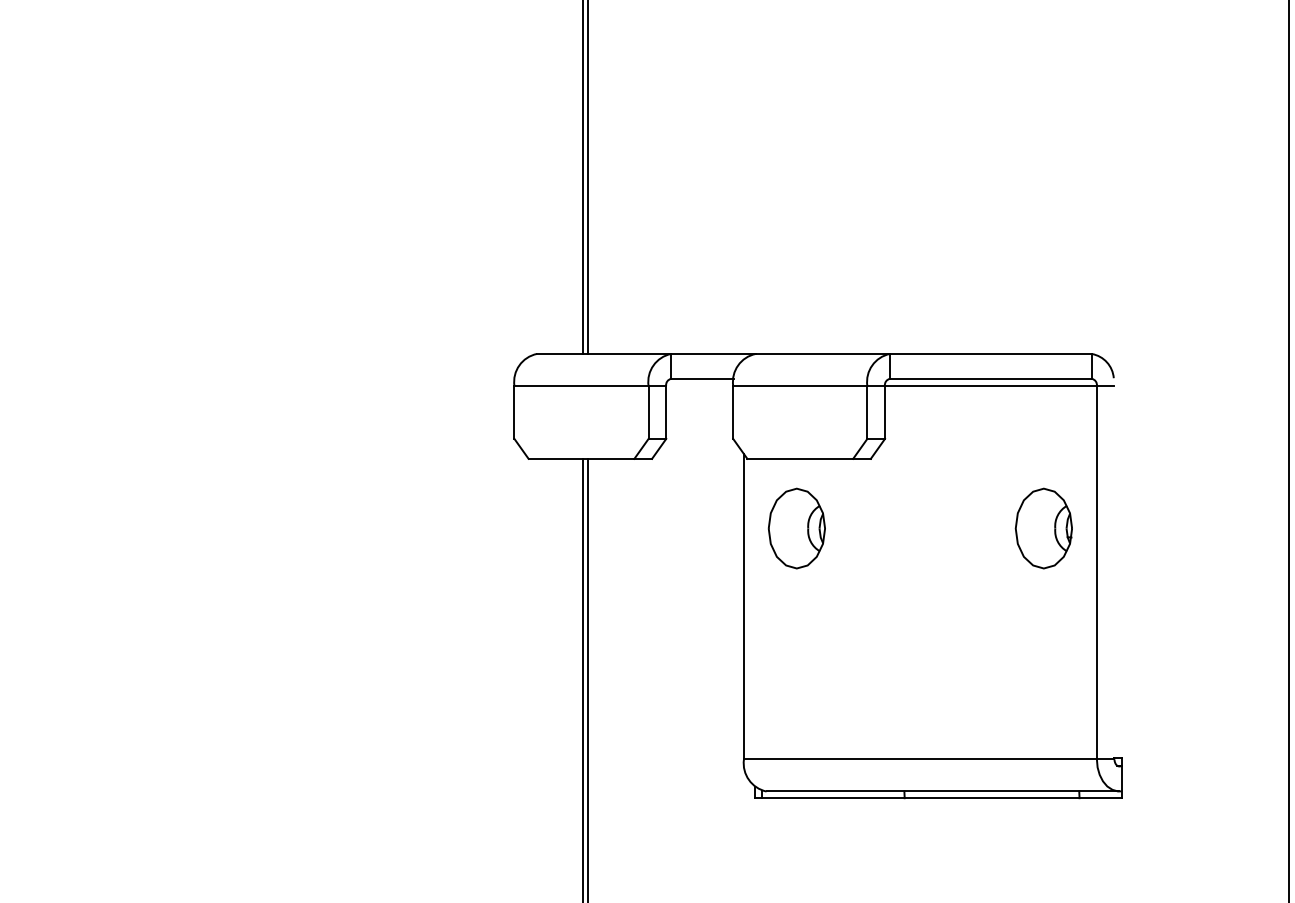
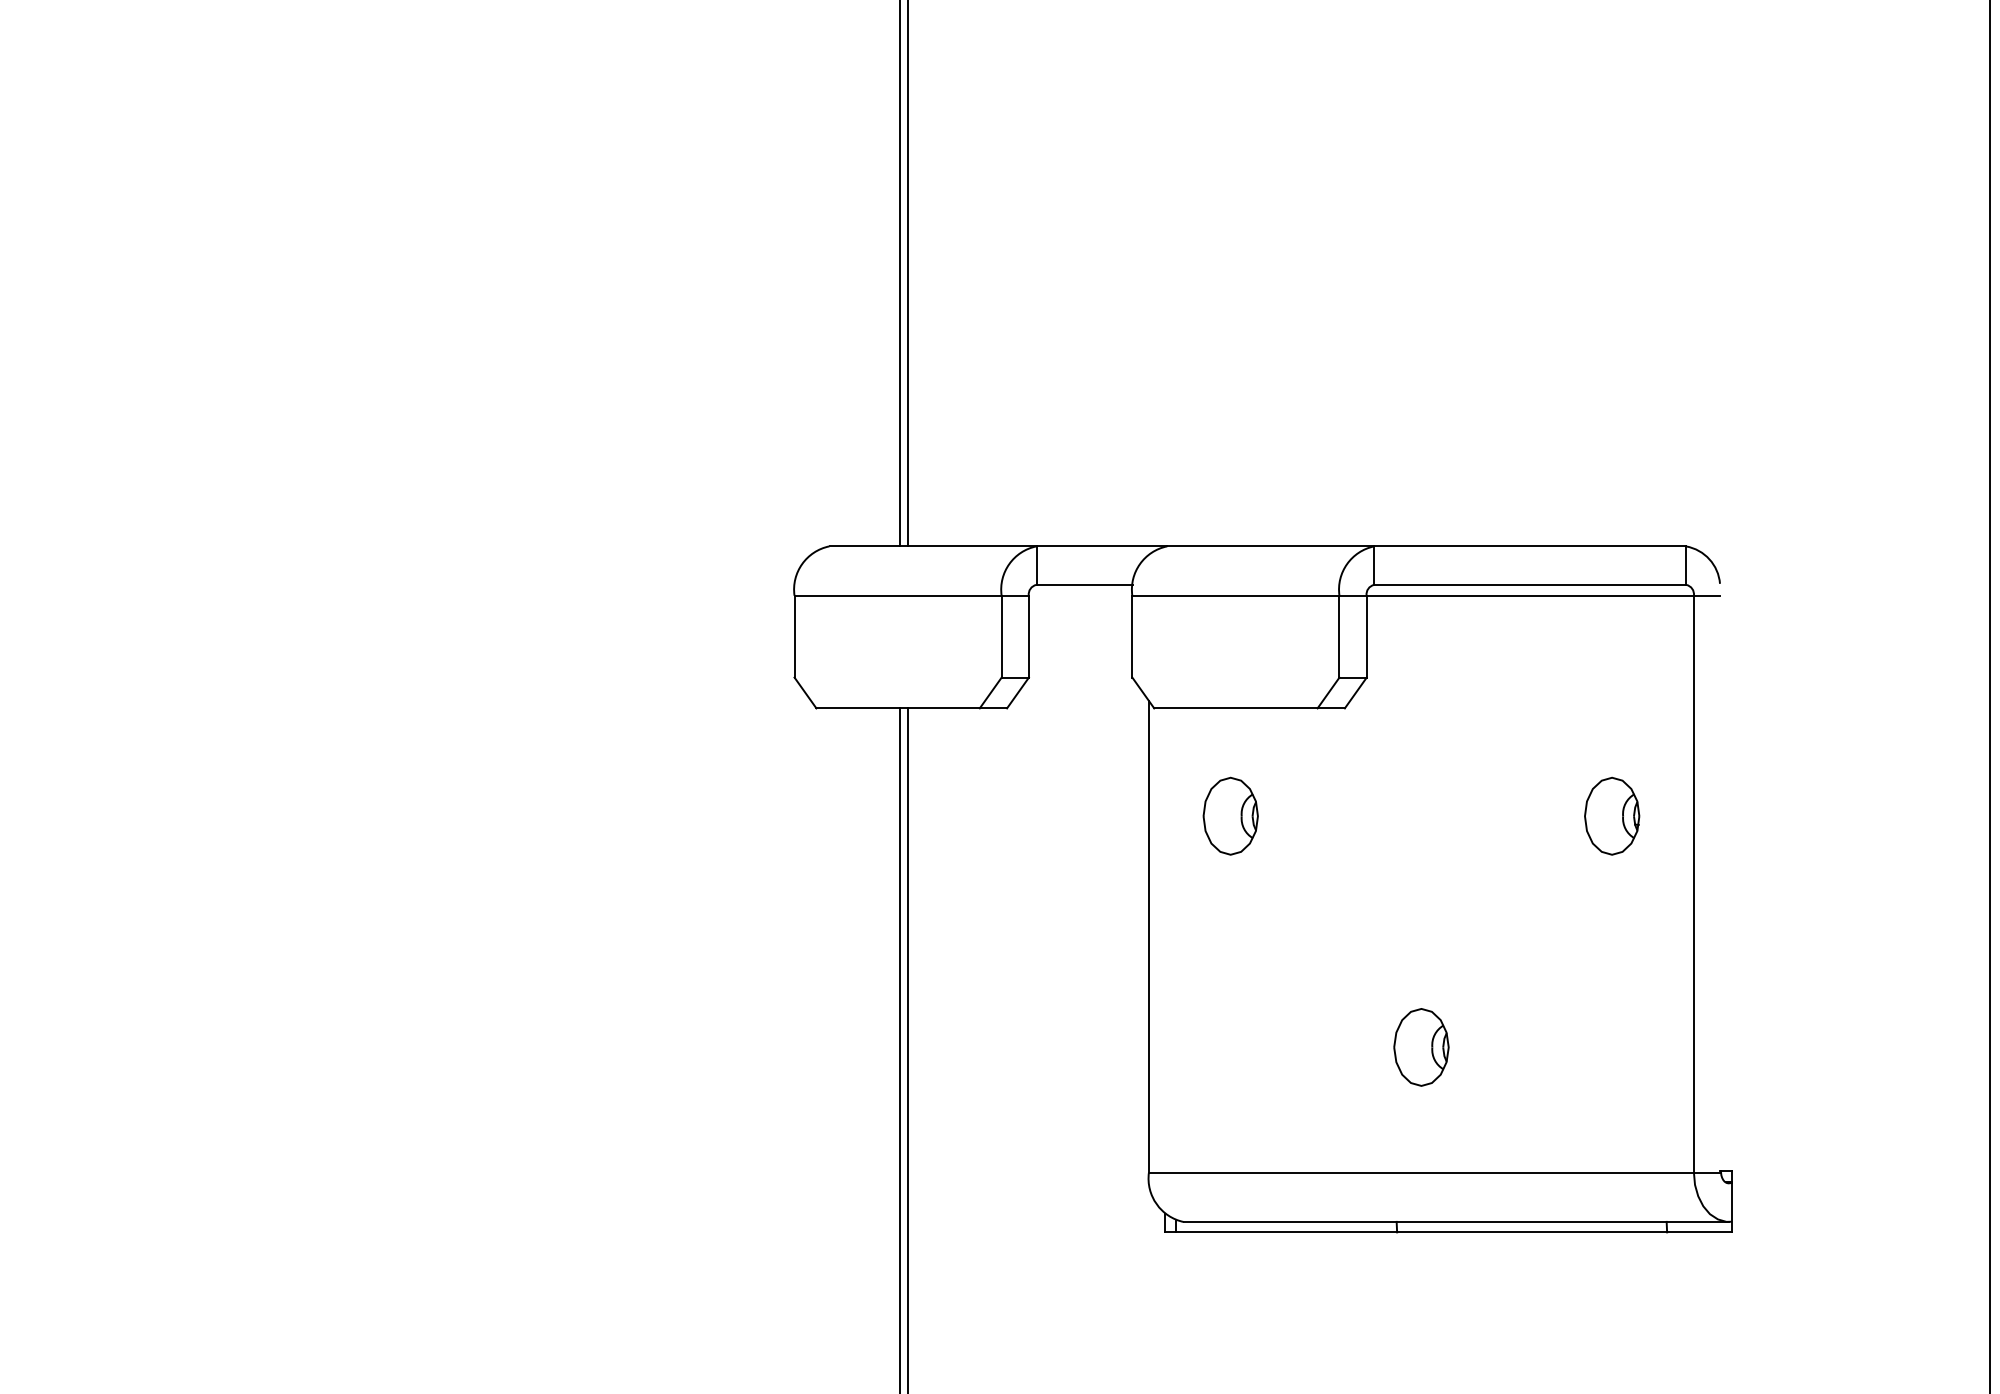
part: (796, 528) -> (1230, 815), size x0.62
part: (1043, 528) -> (1611, 815), size x0.62
part: (920, 678) -> (1421, 1047), added

